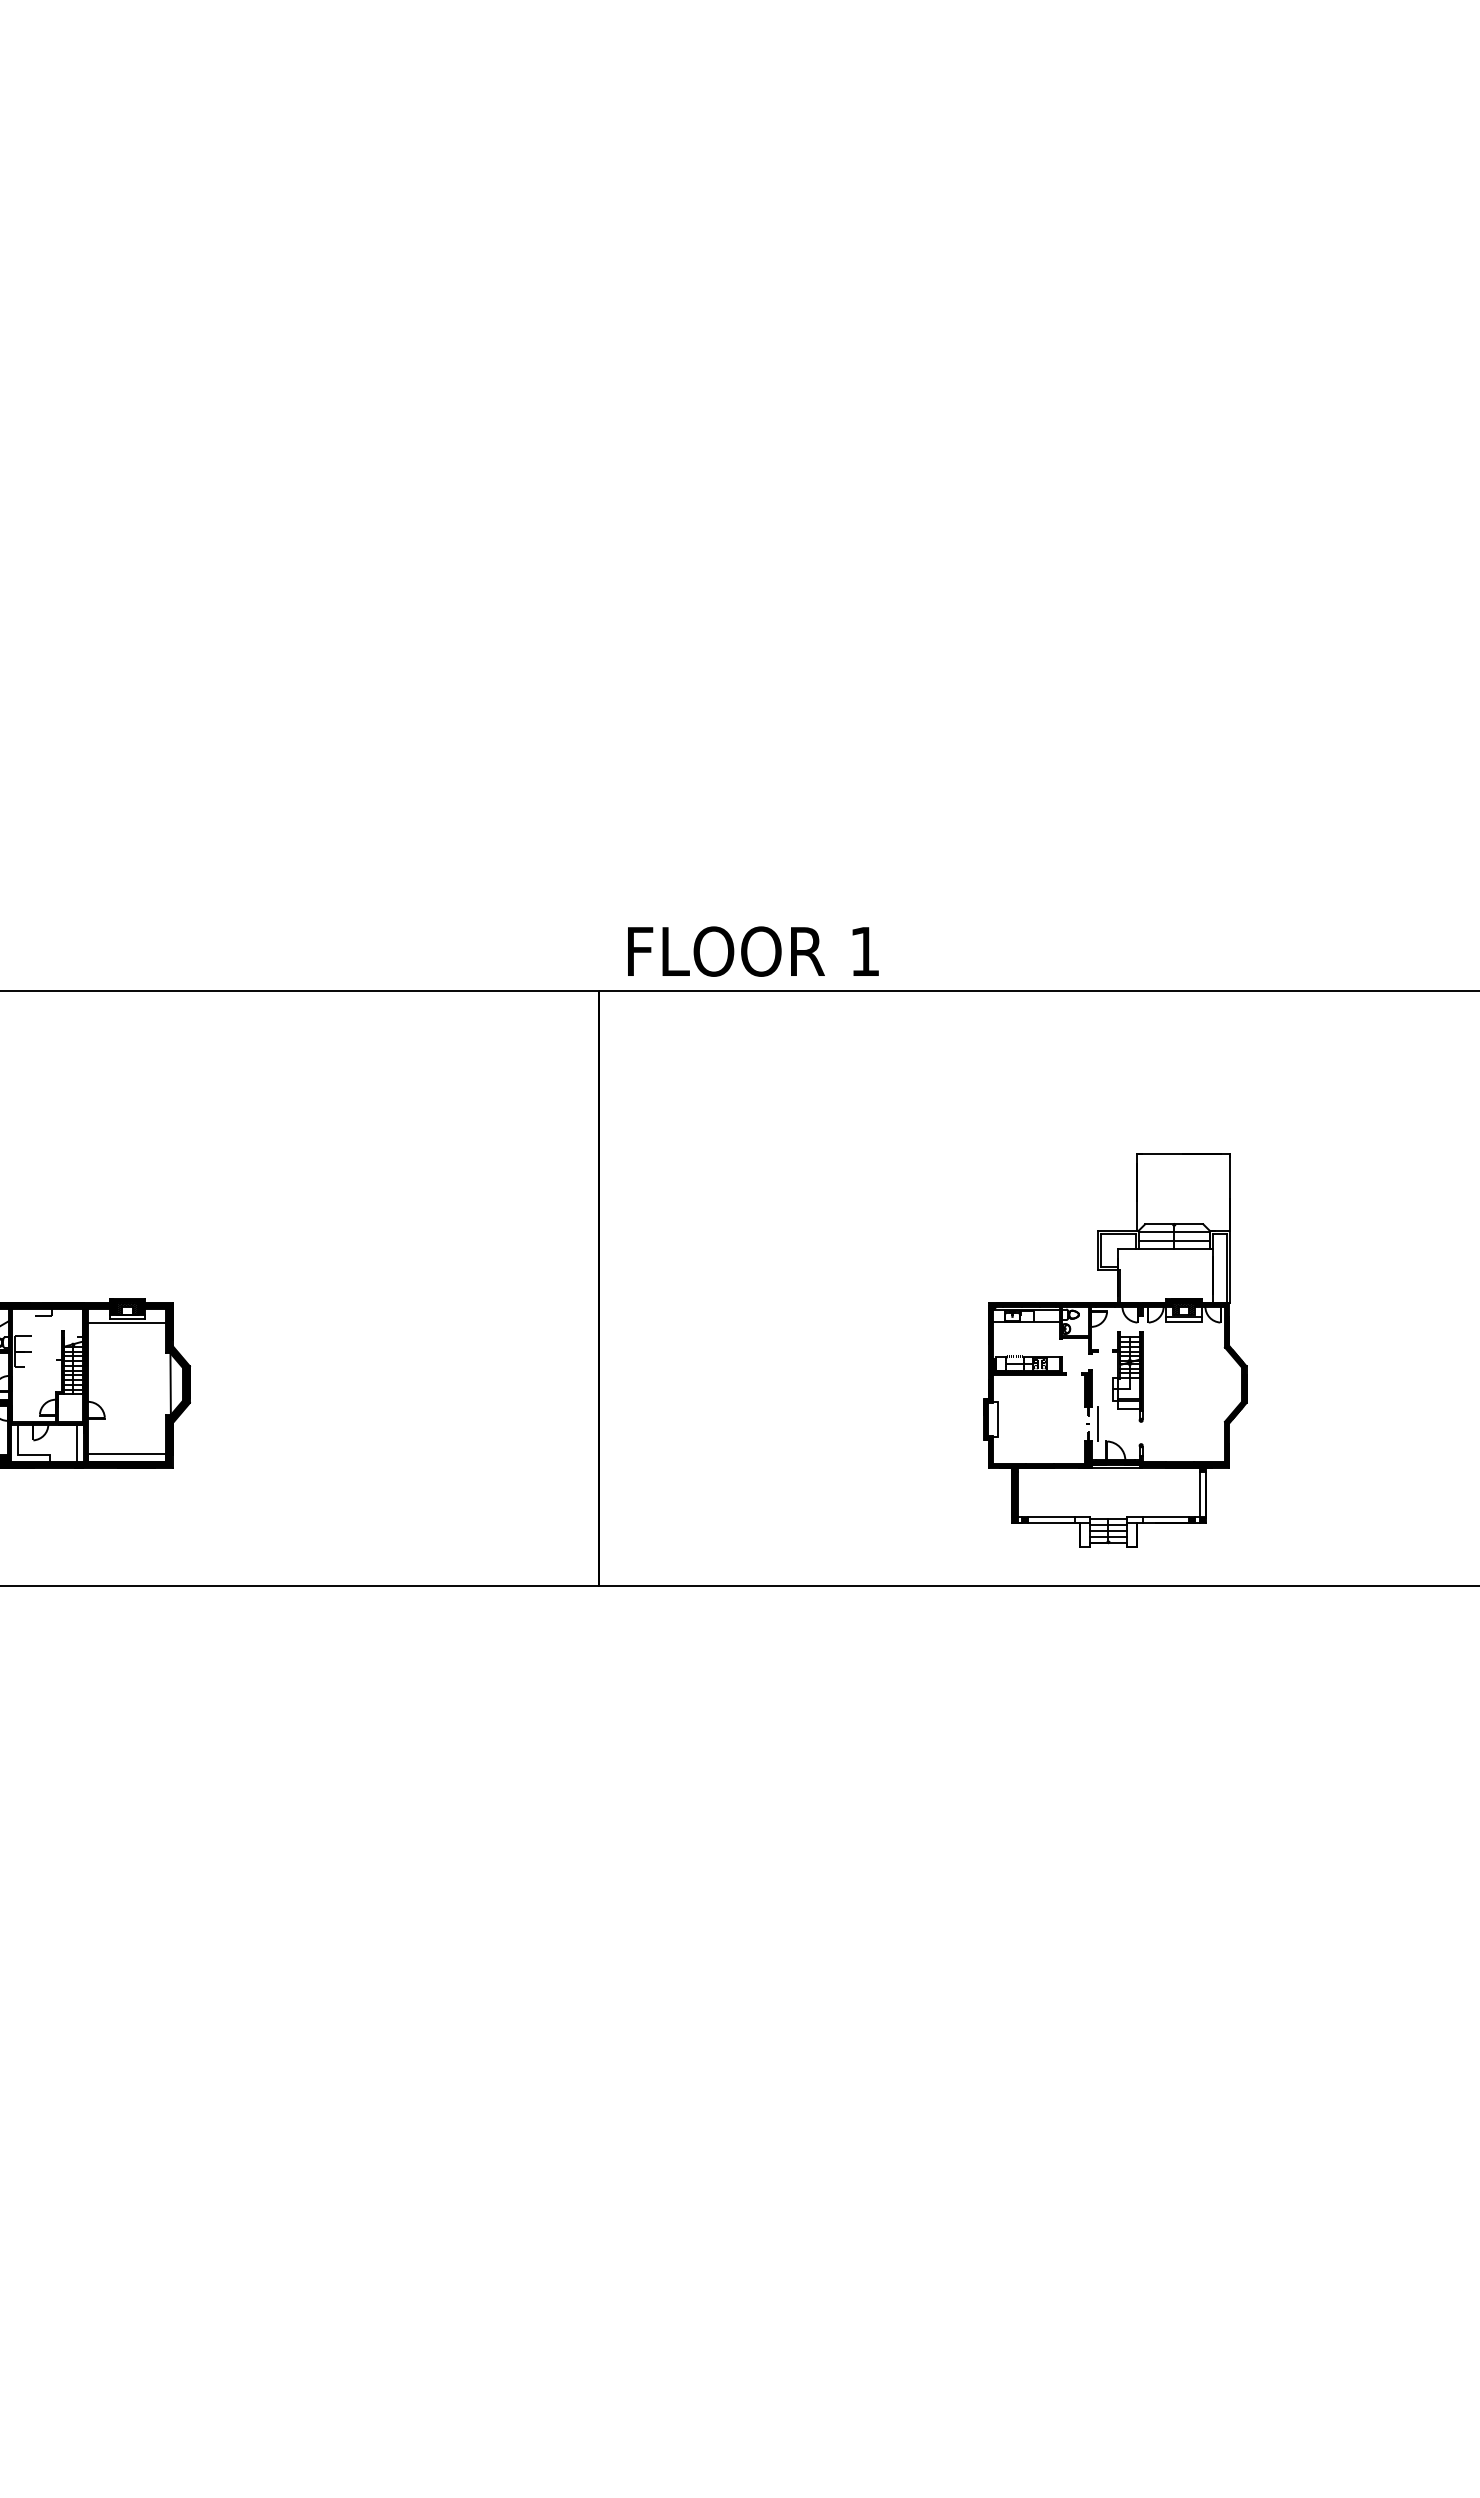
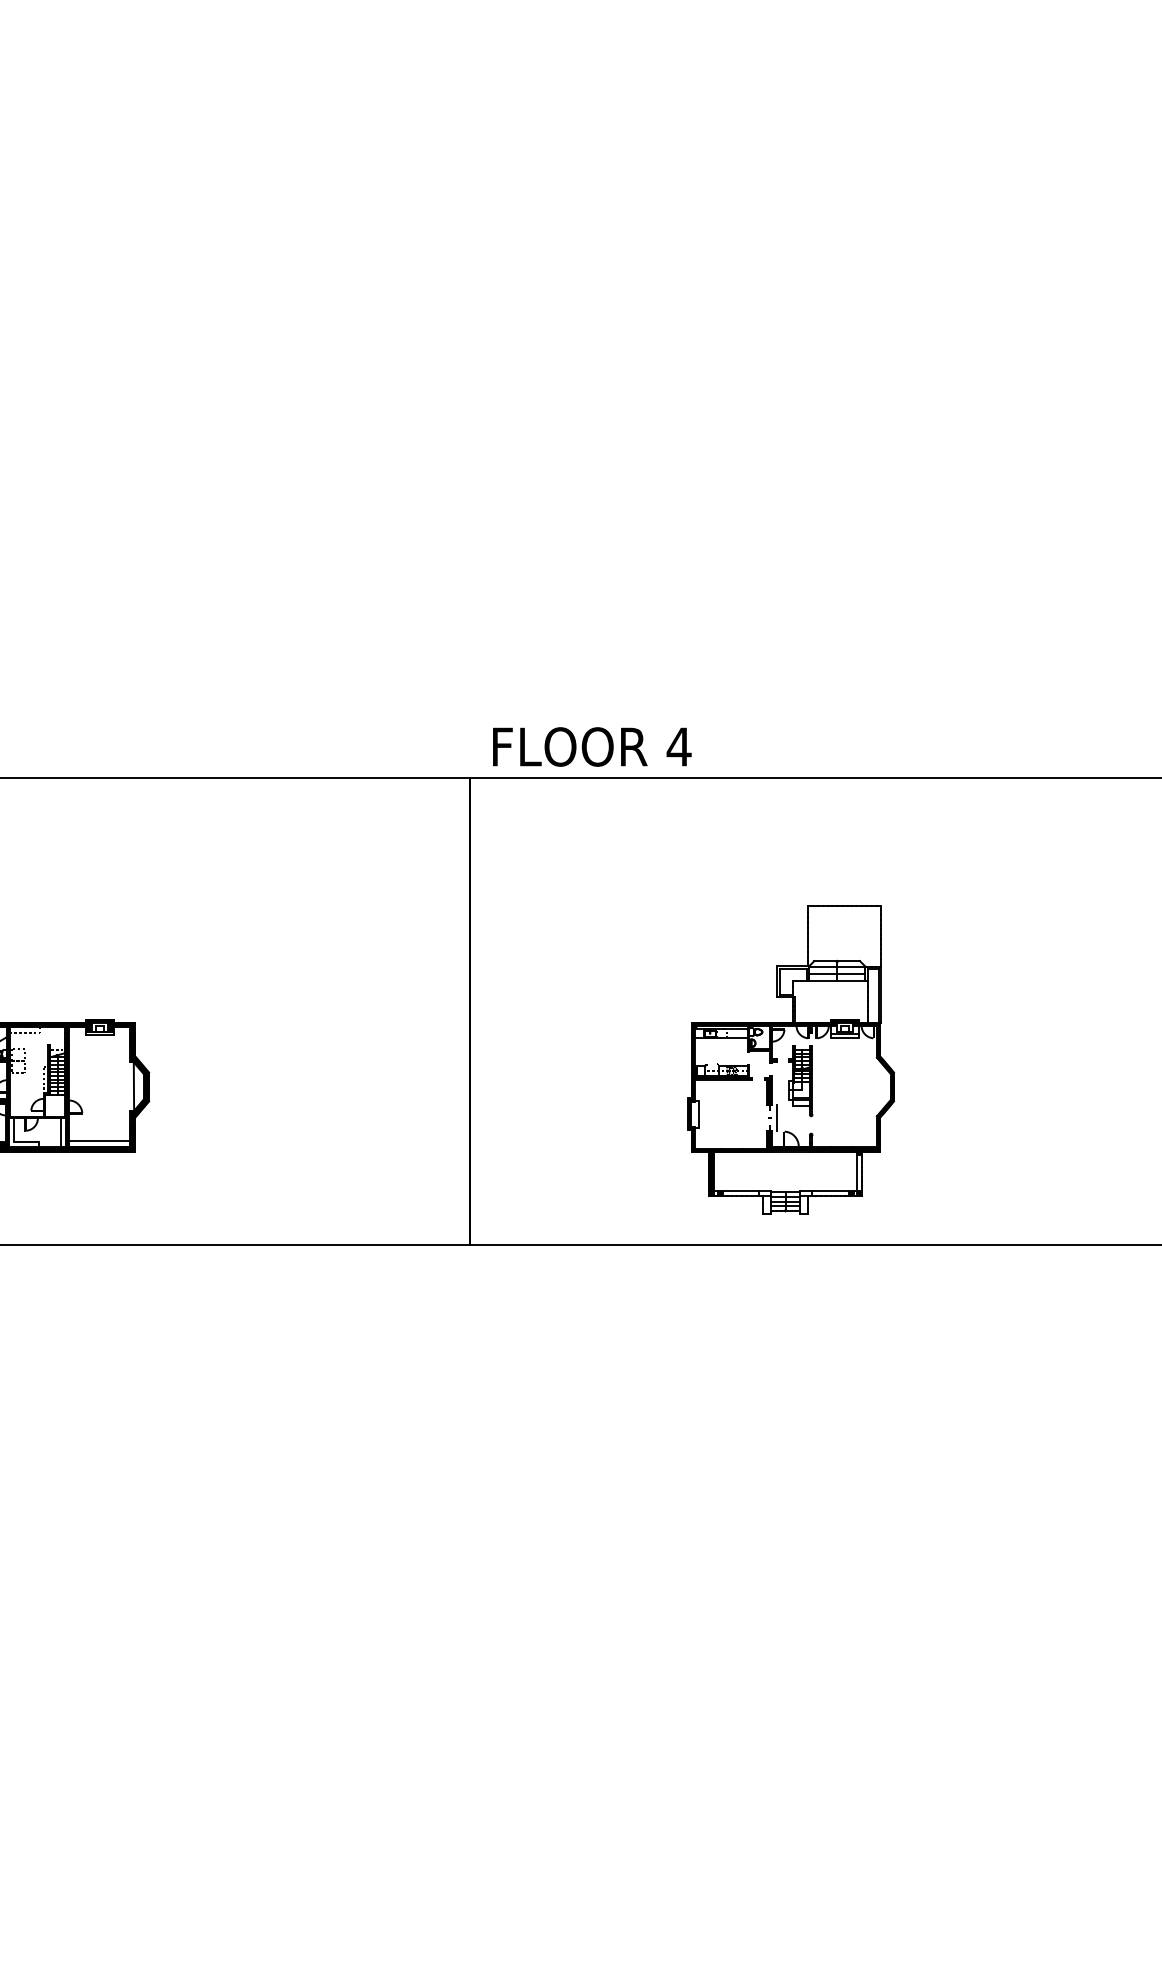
text: (864, 951) -> (678, 746), 1 -> 4
hatch: (126, 1308) -> (99, 1027), removed
line: (126, 1323) -> (99, 1038), removed
part: (1115, 1350) -> (791, 1060), moved

